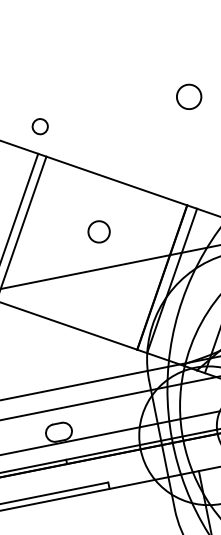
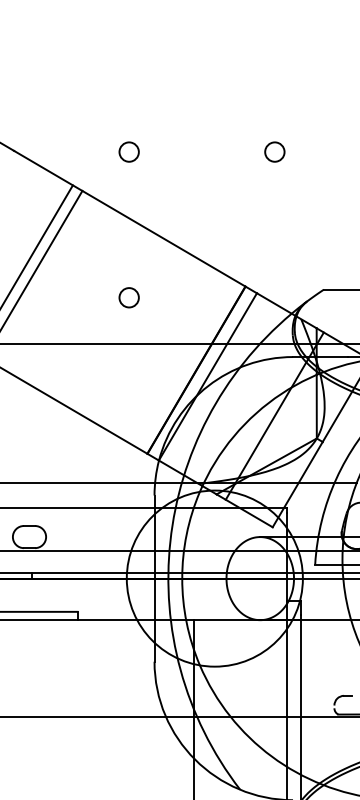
circle: (188, 96) -> (274, 151), size x0.62
circle: (39, 126) -> (128, 151), moved
circle: (98, 231) -> (128, 297), size x0.71

